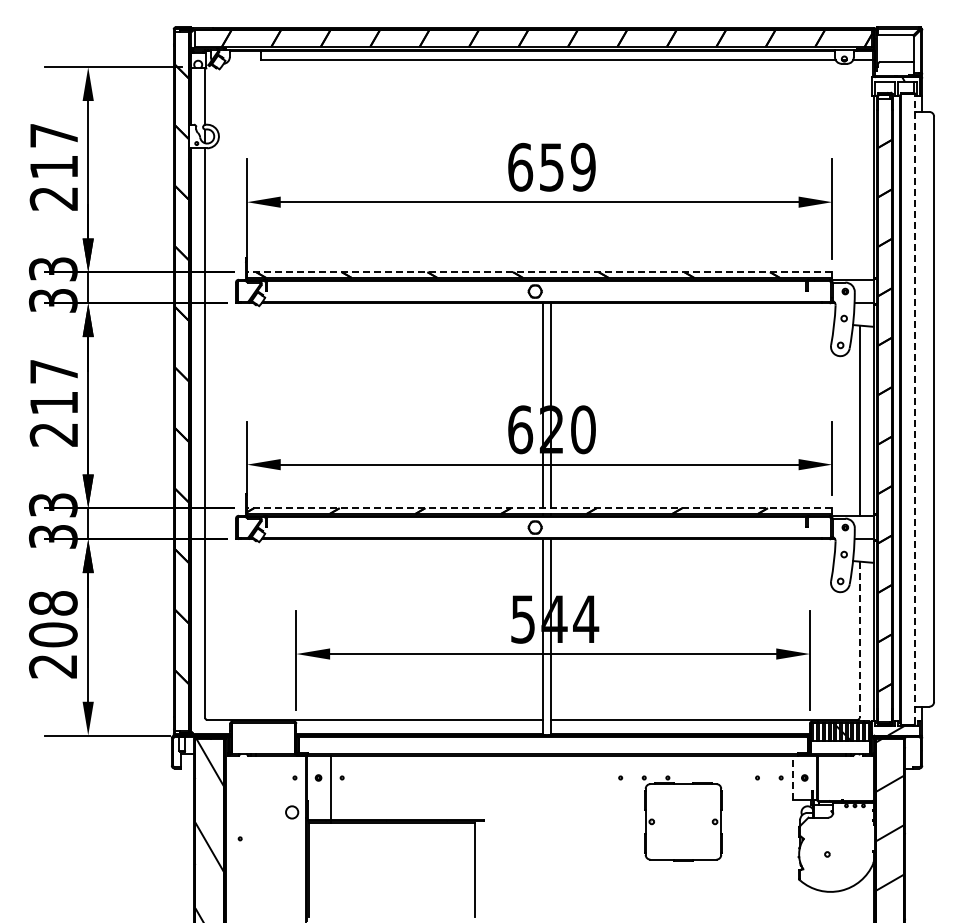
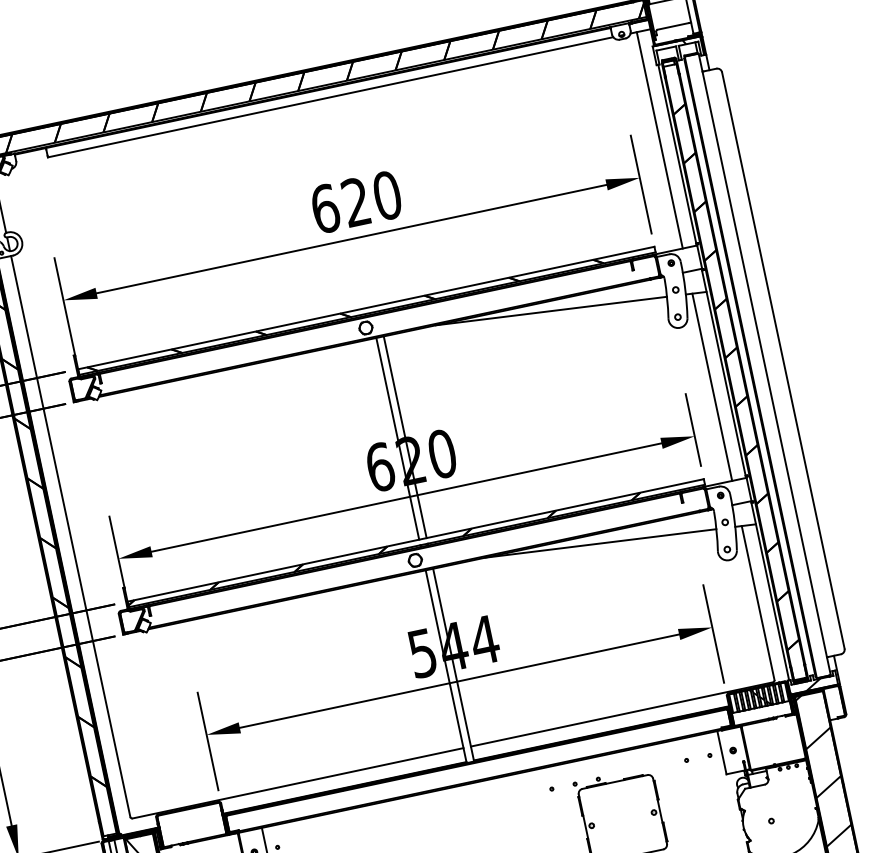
text: (567, 166) -> (371, 198), 659 -> 620
line: (859, 169) -> (659, 139), added
line: (539, 272) -> (366, 308), dashed -> solid
line: (718, 313) -> (550, 311), added
line: (915, 409) -> (765, 364), dashed -> solid
line: (539, 508) -> (415, 540), dashed -> solid
line: (718, 549) -> (600, 543), added
line: (859, 640) -> (758, 603), dashed -> solid
line: (793, 777) -> (721, 752), dashed -> solid

